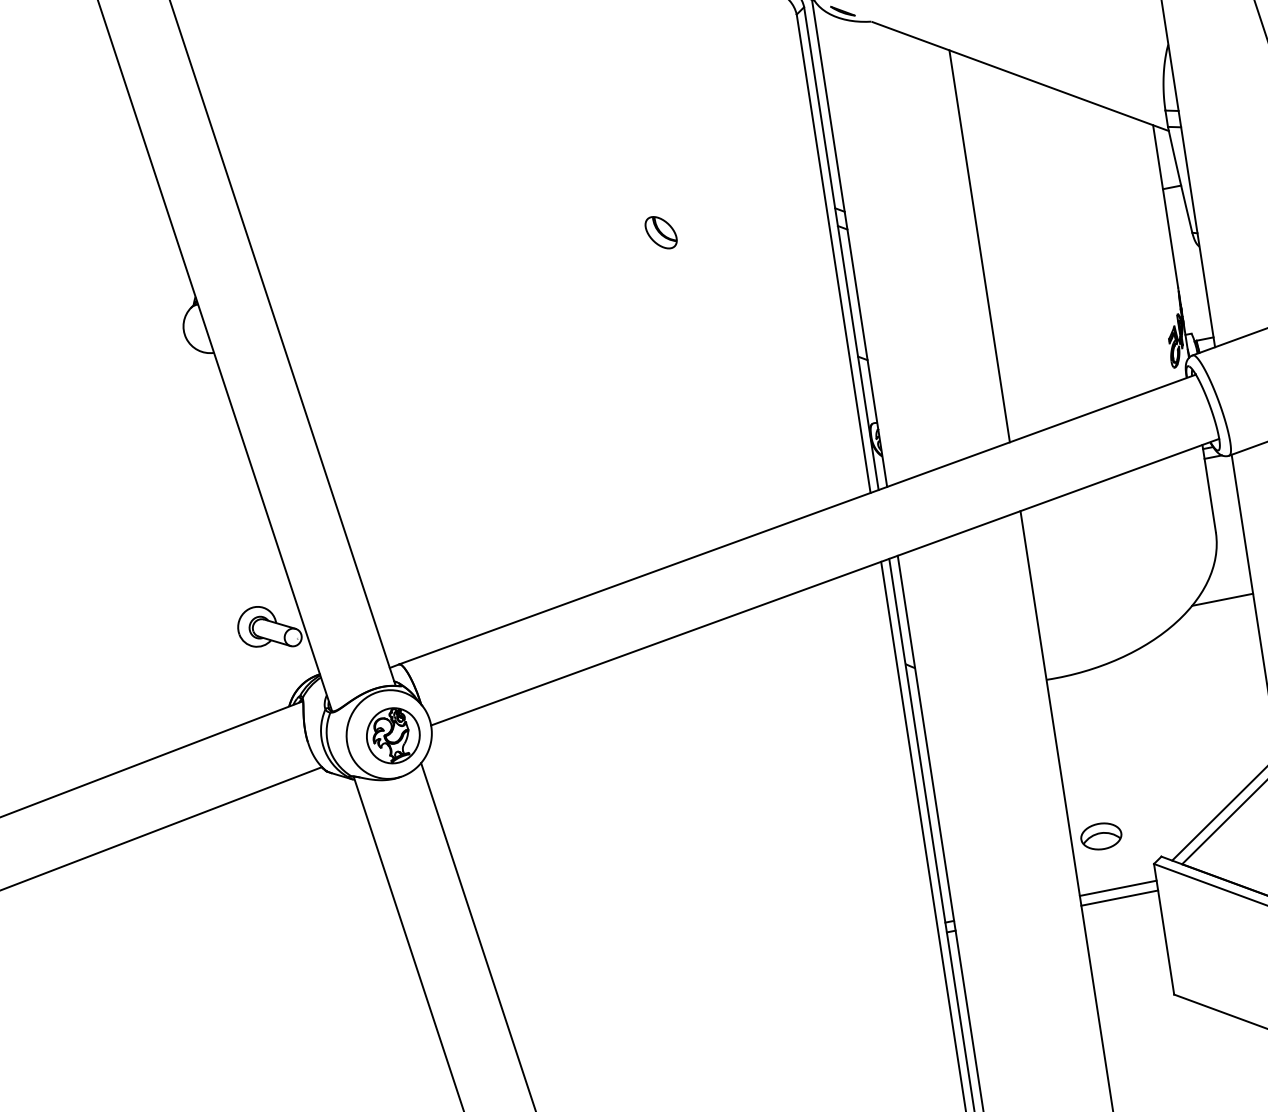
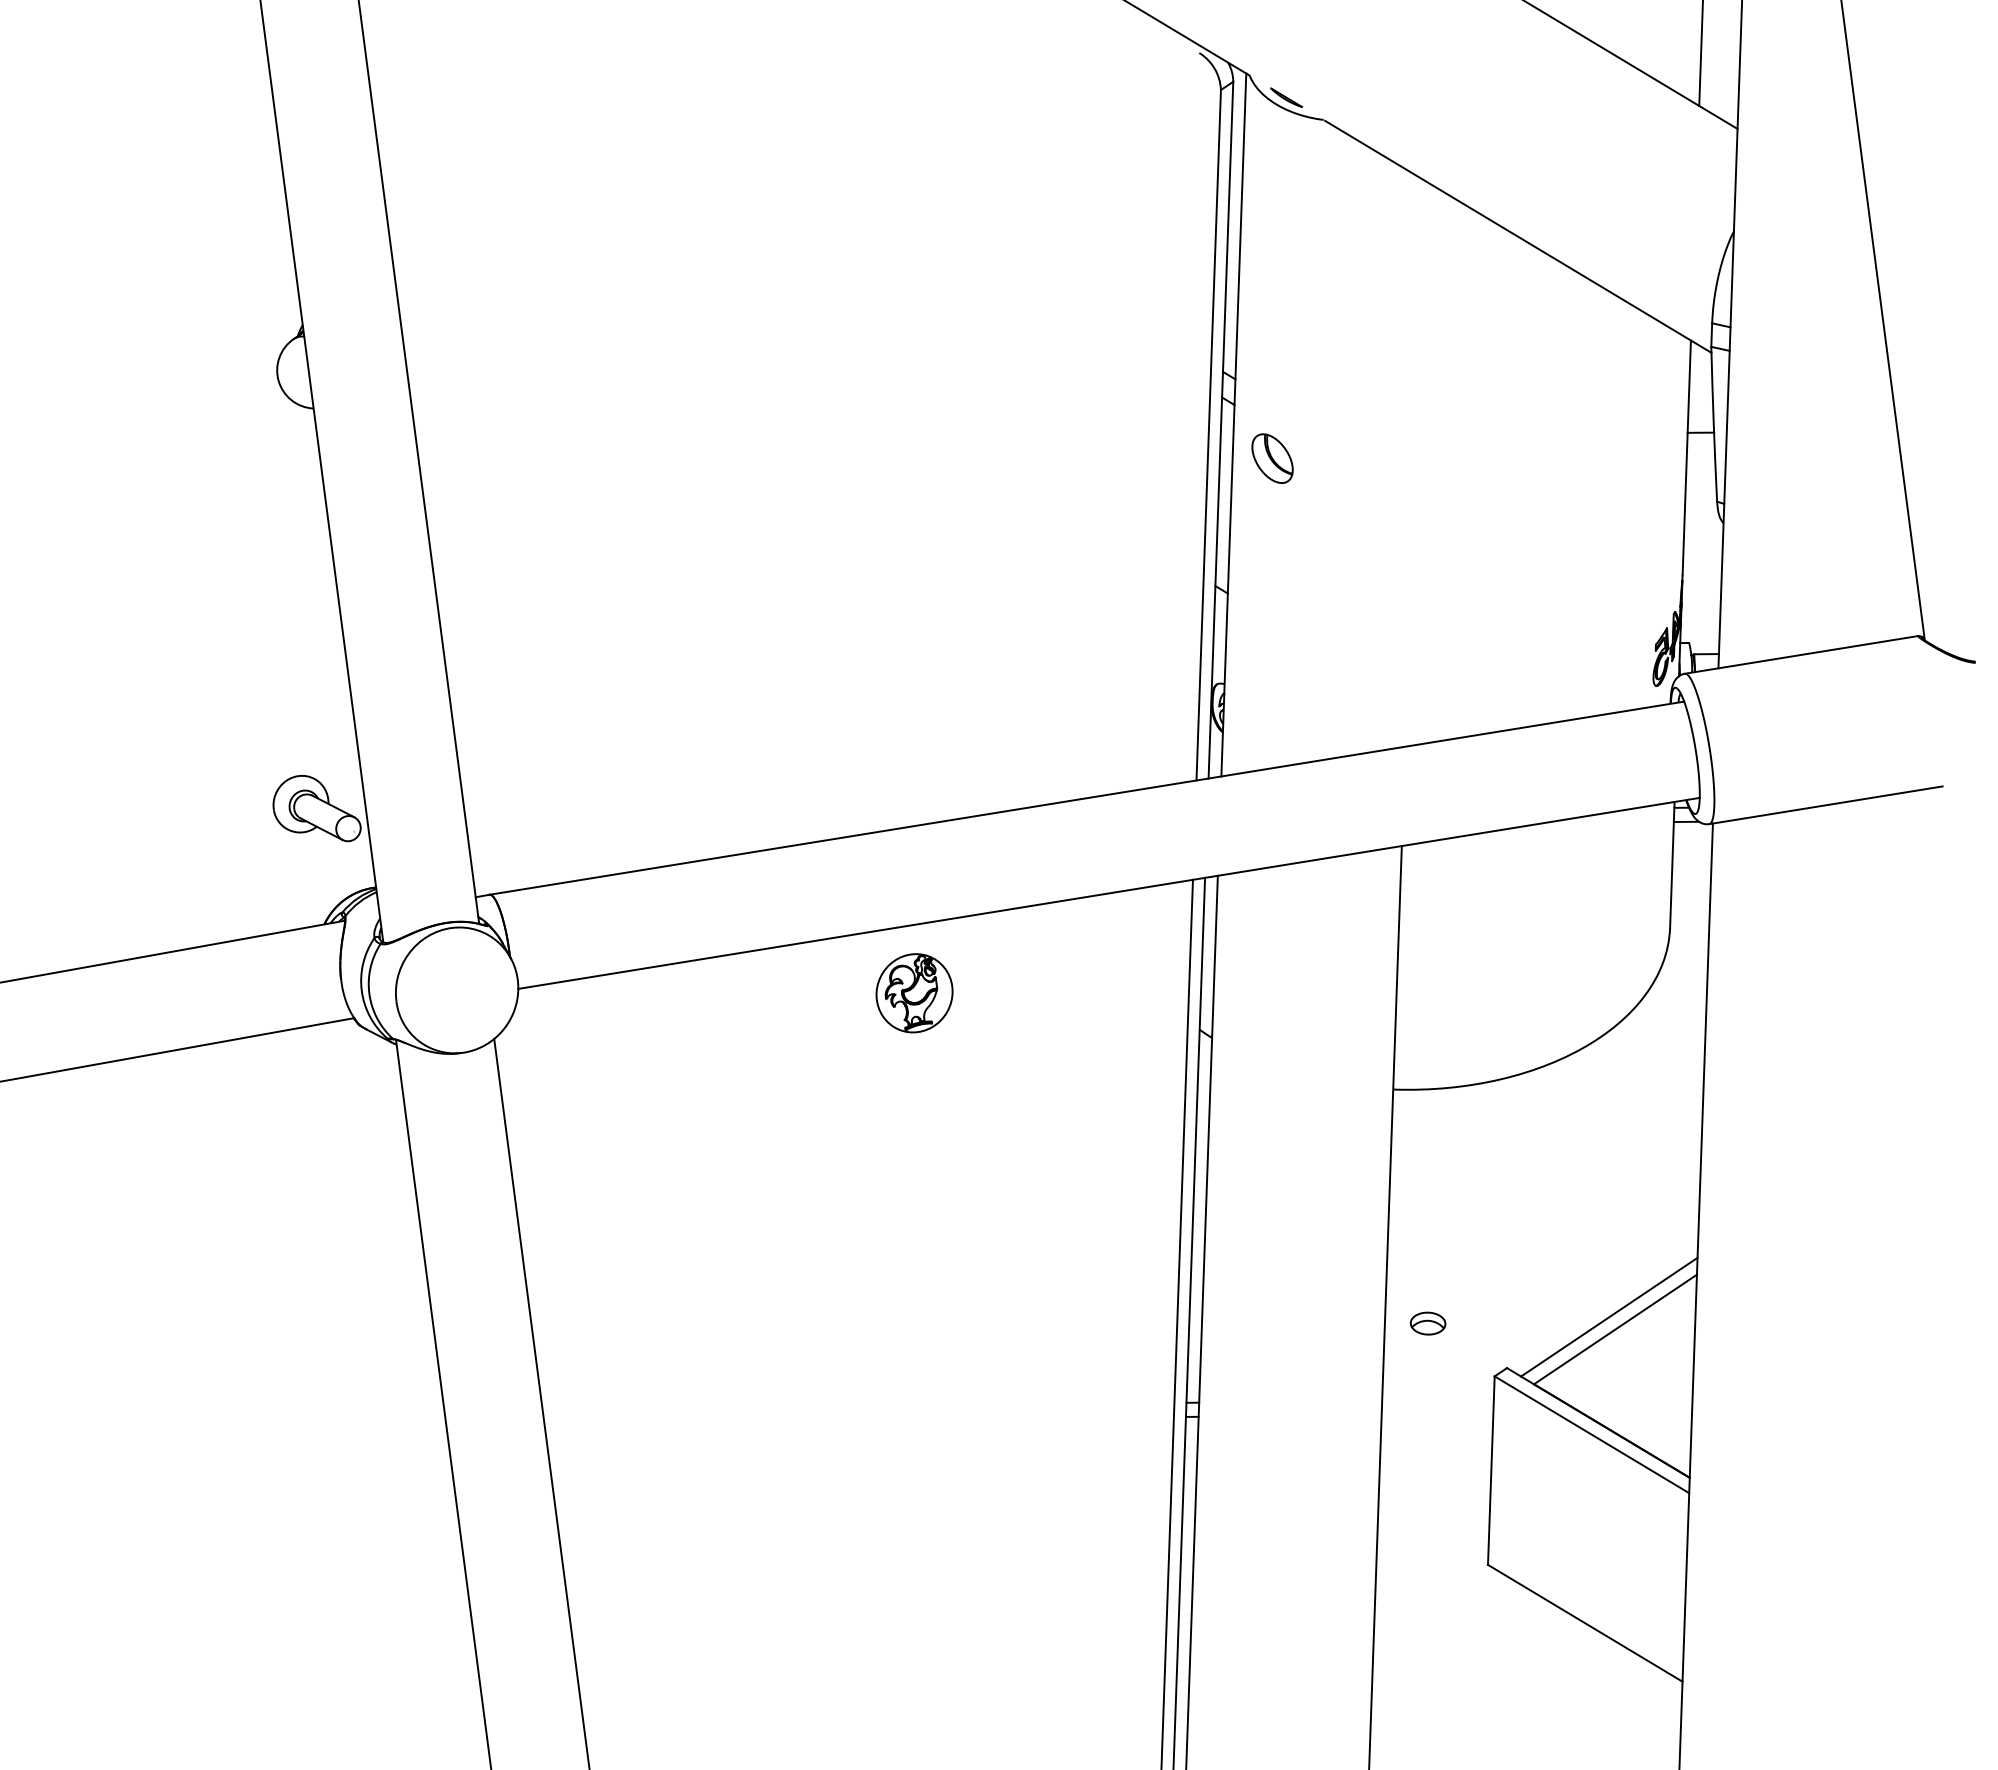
part: (661, 232) -> (1272, 458), moved
line: (979, 246) -> (1415, 463), removed
line: (1222, 599) -> (1661, 1024), removed
part: (393, 735) -> (914, 993), moved
part: (1100, 836) -> (1427, 1323), size x0.6
line: (1117, 888) -> (1437, 1400), removed
line: (1119, 897) -> (1437, 1414), removed

